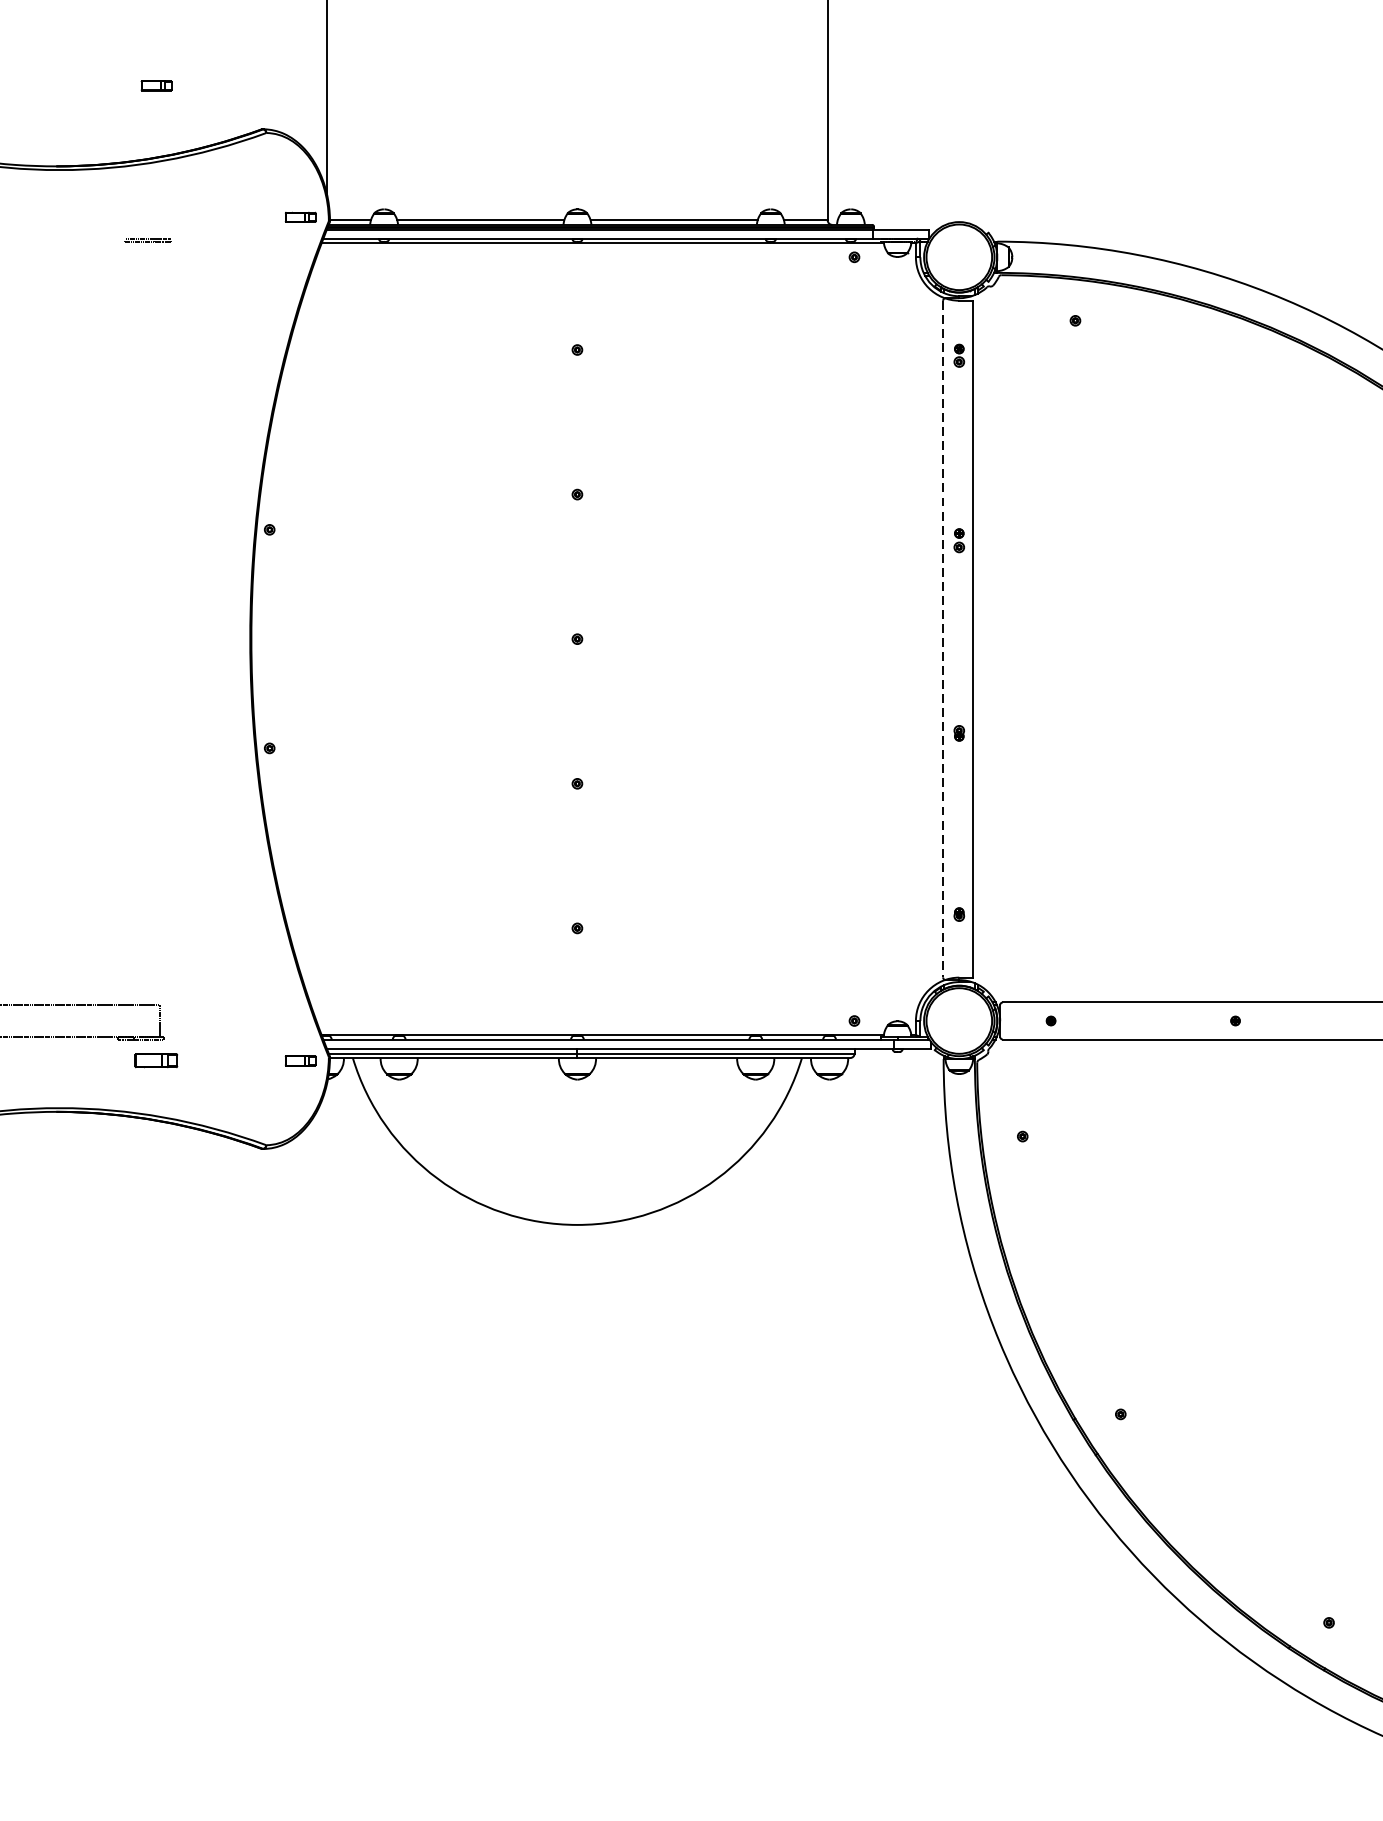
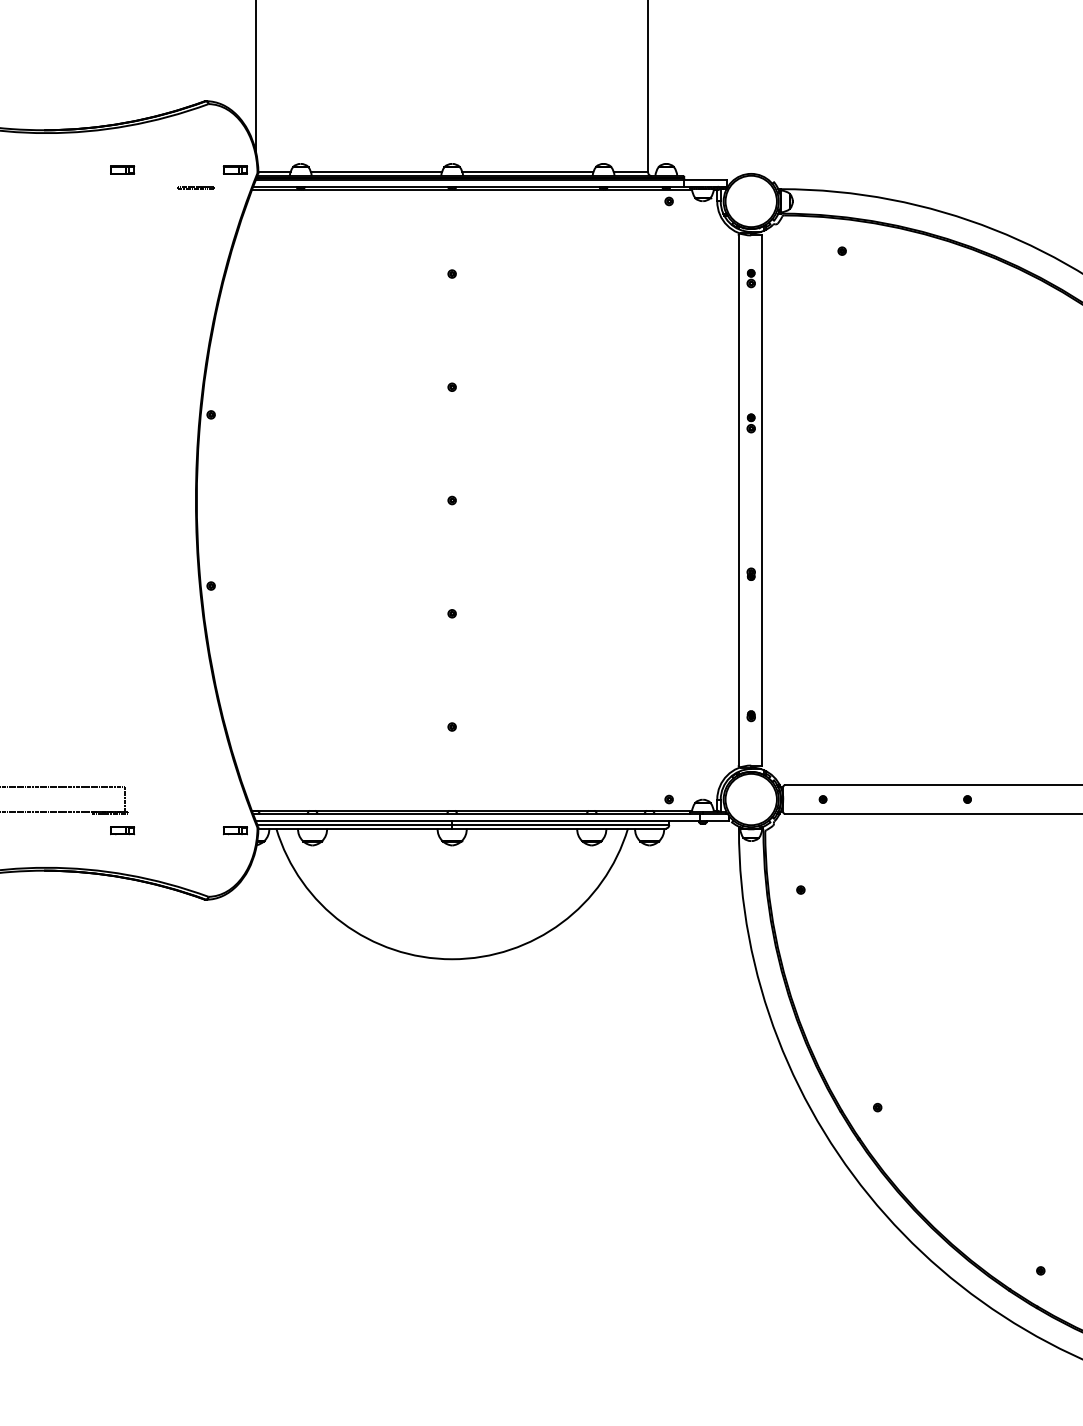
part: (156, 84) -> (122, 169), moved
line: (146, 239) -> (194, 187), moved
line: (943, 639) -> (738, 500), dashed -> solid
part: (156, 1060) -> (122, 830), size x0.71

